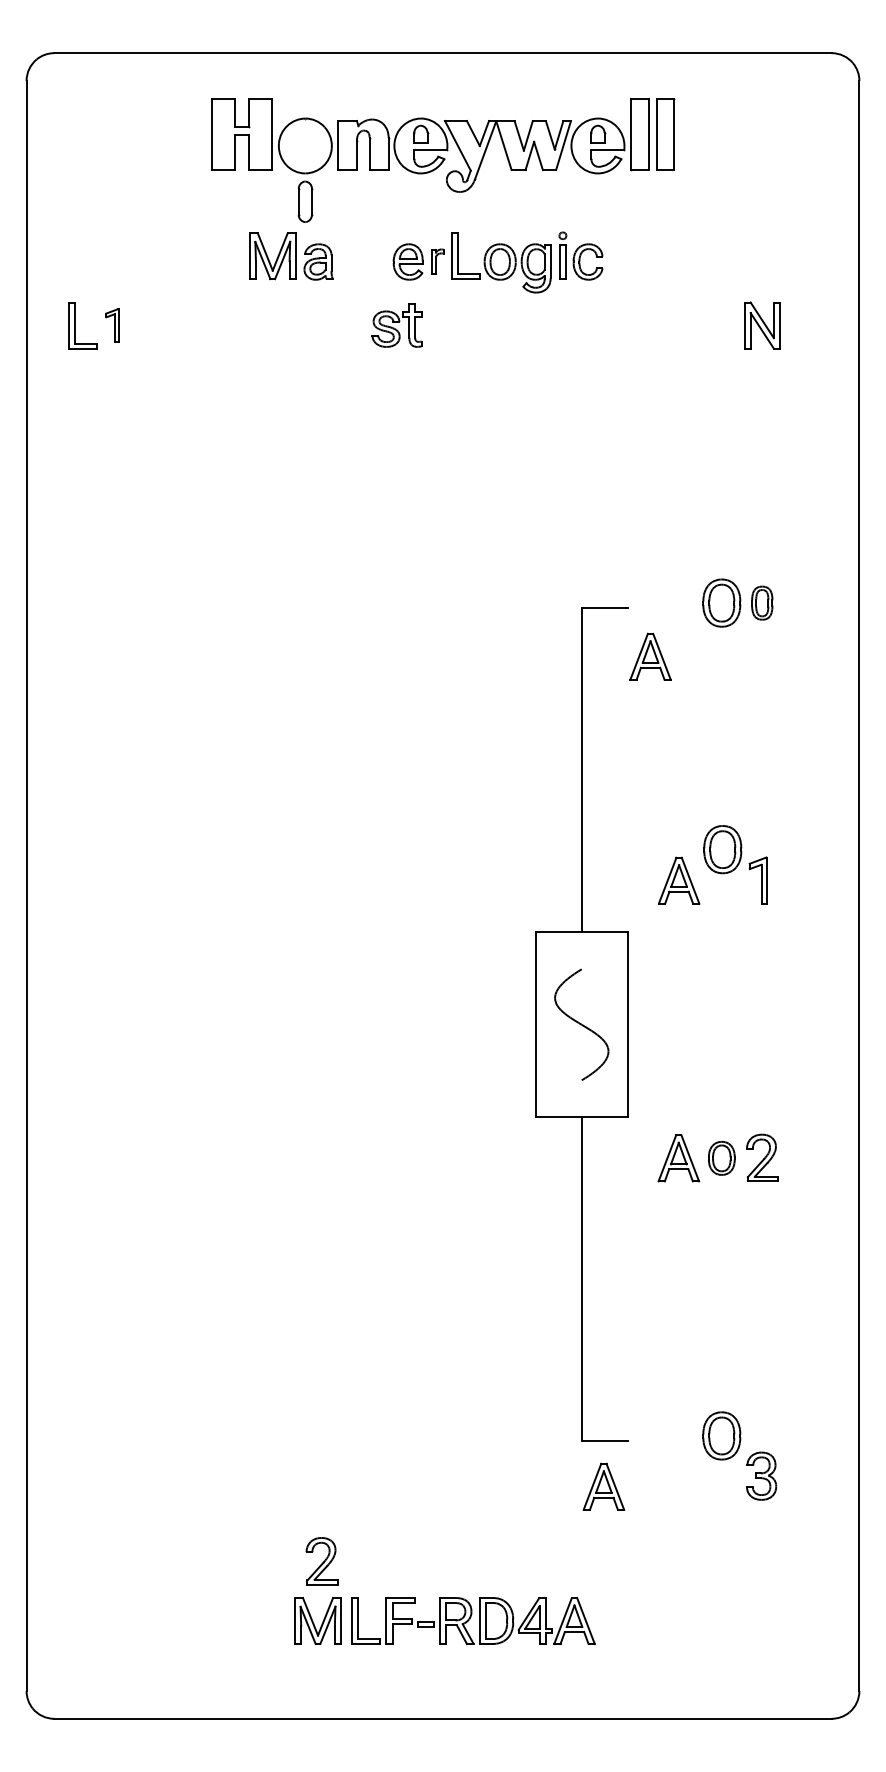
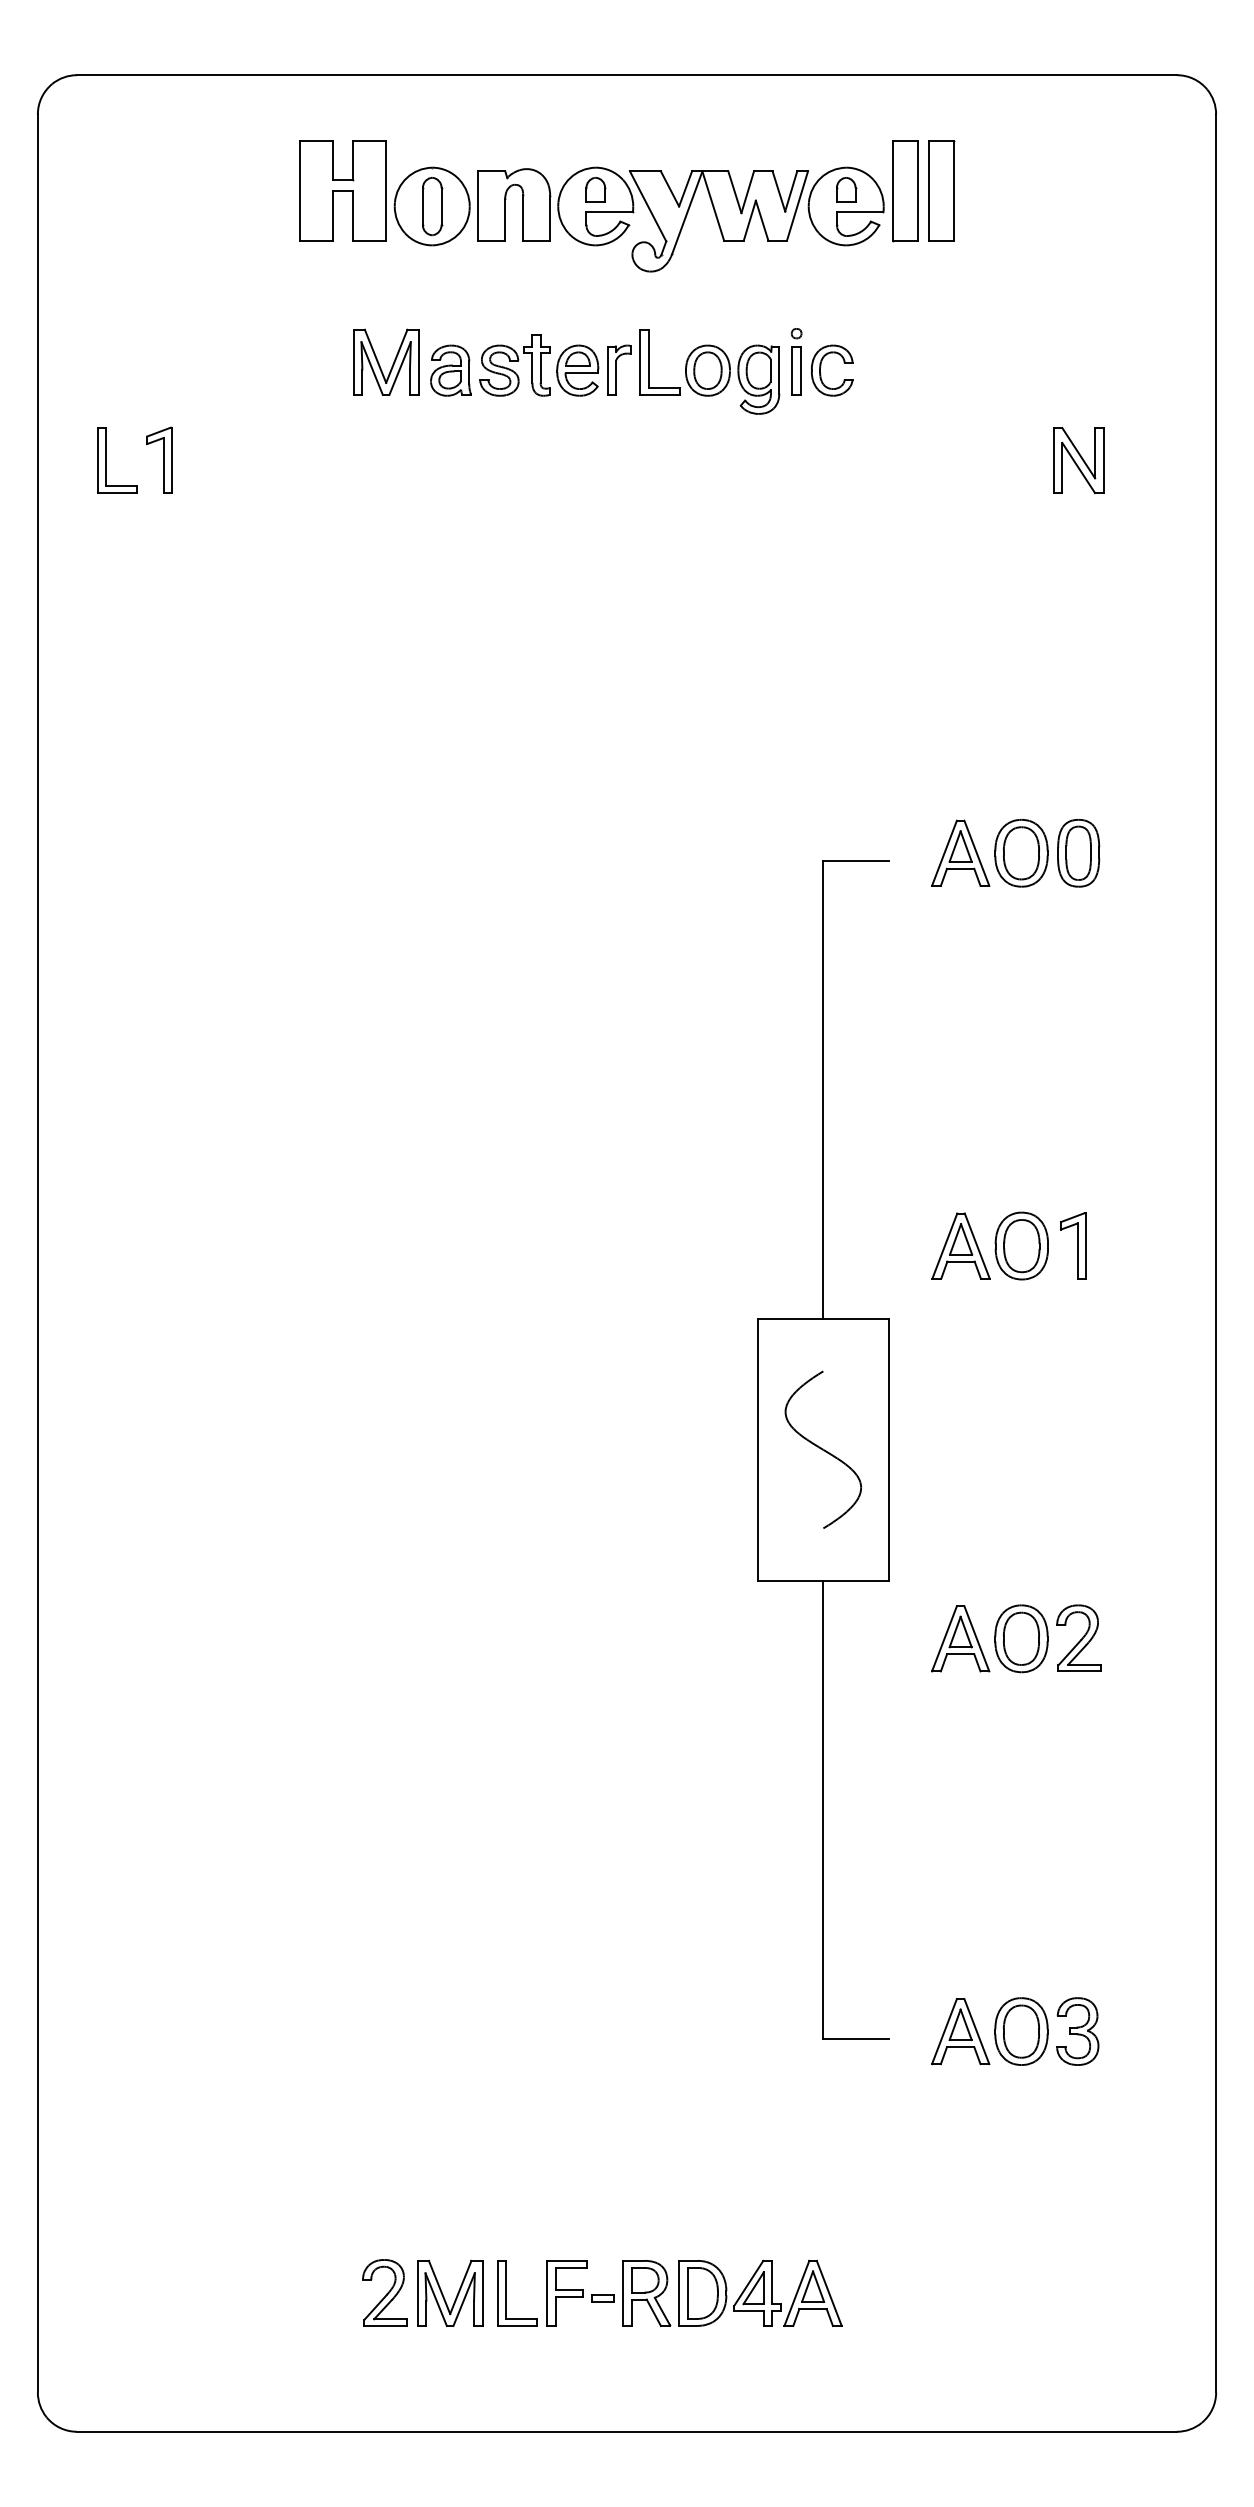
part: (305, 201) -> (432, 206), moved
part: (437, 261) -> (619, 369), size x1.43
part: (112, 324) -> (159, 459), size x1.43
part: (396, 325) -> (514, 365), moved
part: (762, 603) -> (1078, 853), size x1.43
part: (650, 656) -> (960, 852), moved
part: (722, 849) -> (1021, 1245), moved
part: (721, 1158) -> (1021, 1638), size x1.43
part: (761, 1476) -> (1077, 2031), moved
part: (603, 1486) -> (960, 2031), moved
part: (321, 1560) -> (384, 2292), moved

